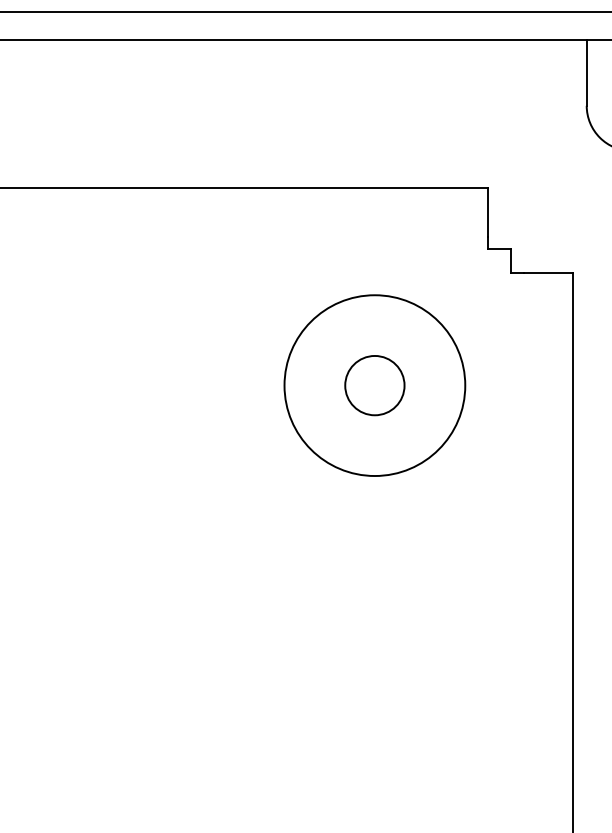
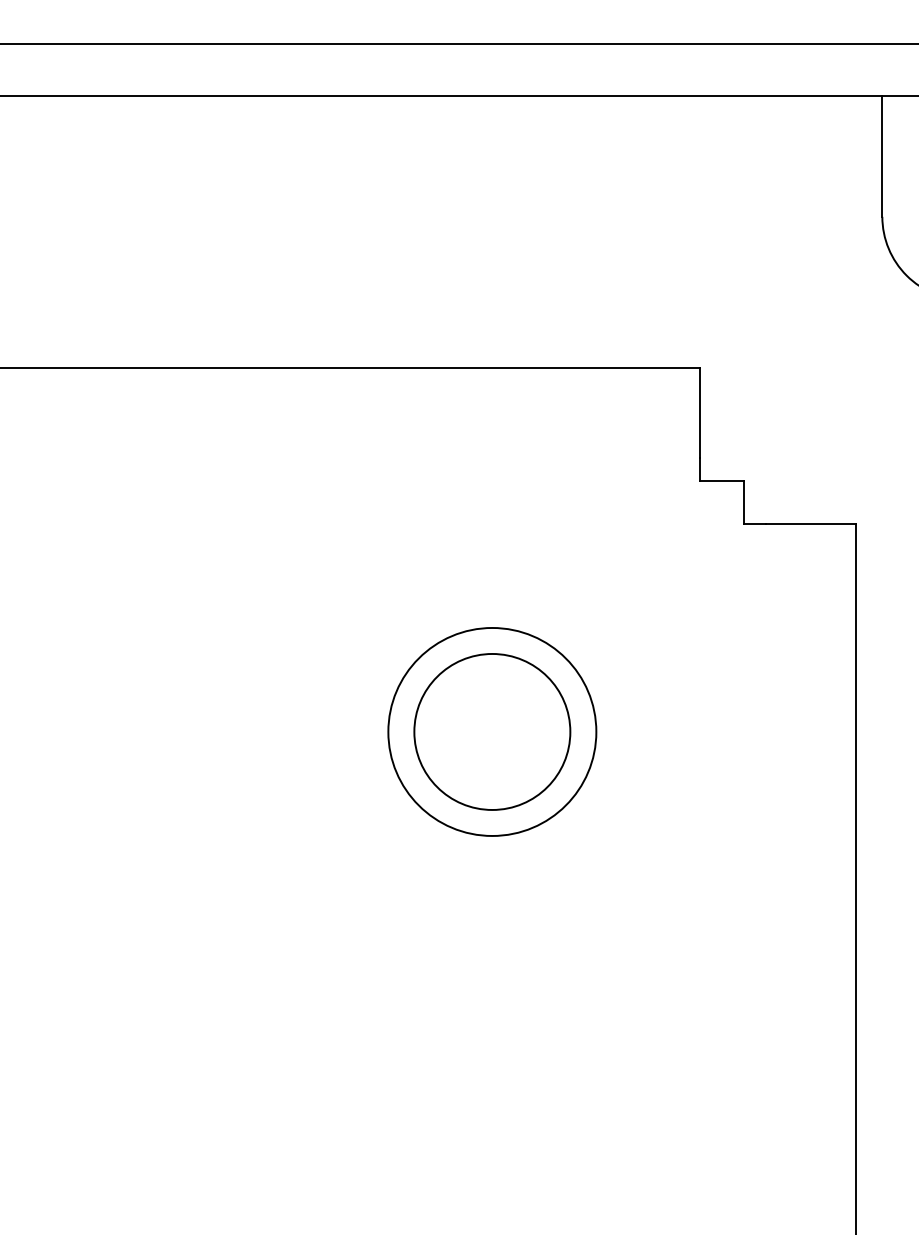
circle: (374, 385) -> (491, 731), size x0.62
circle: (374, 385) -> (491, 731), size x1.43

